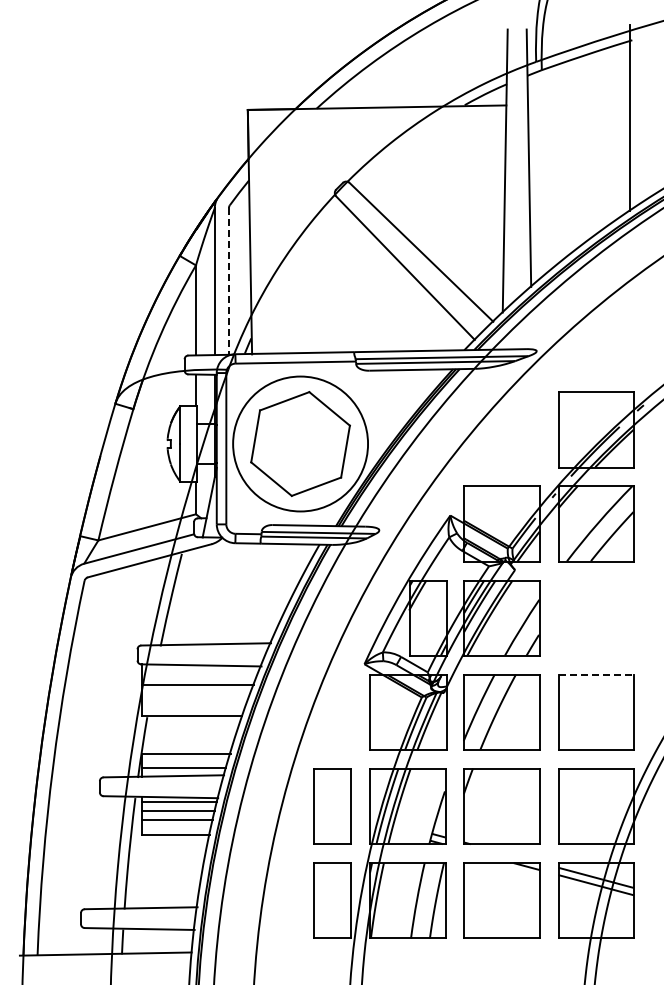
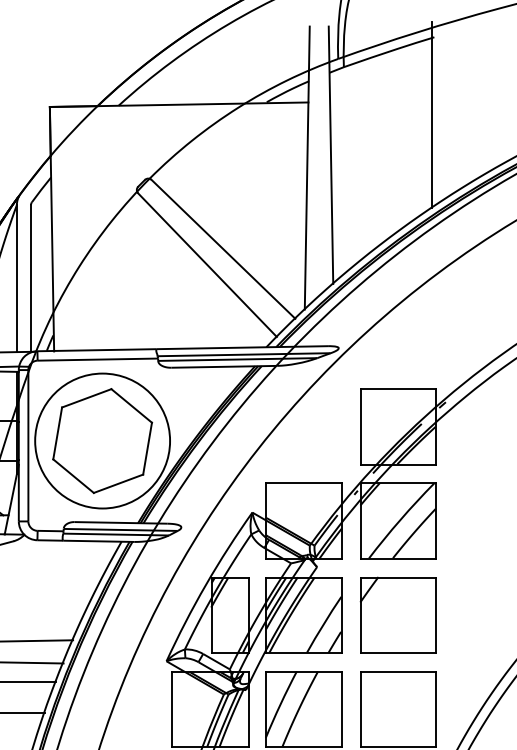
line: (228, 281) -> (30, 278), dashed -> solid
part: (595, 617) -> (397, 614), added
line: (596, 674) -> (398, 671), dashed -> solid

